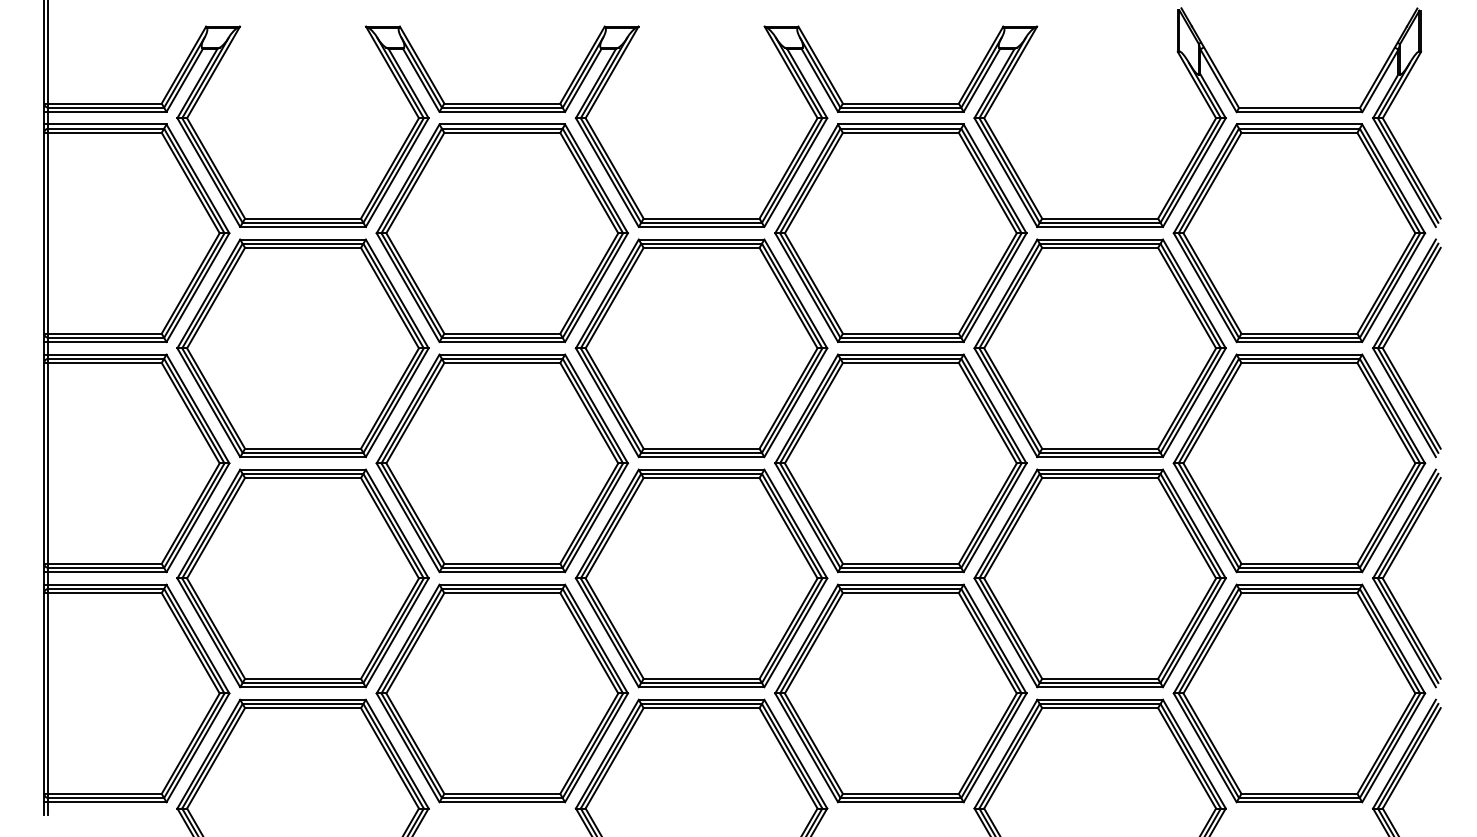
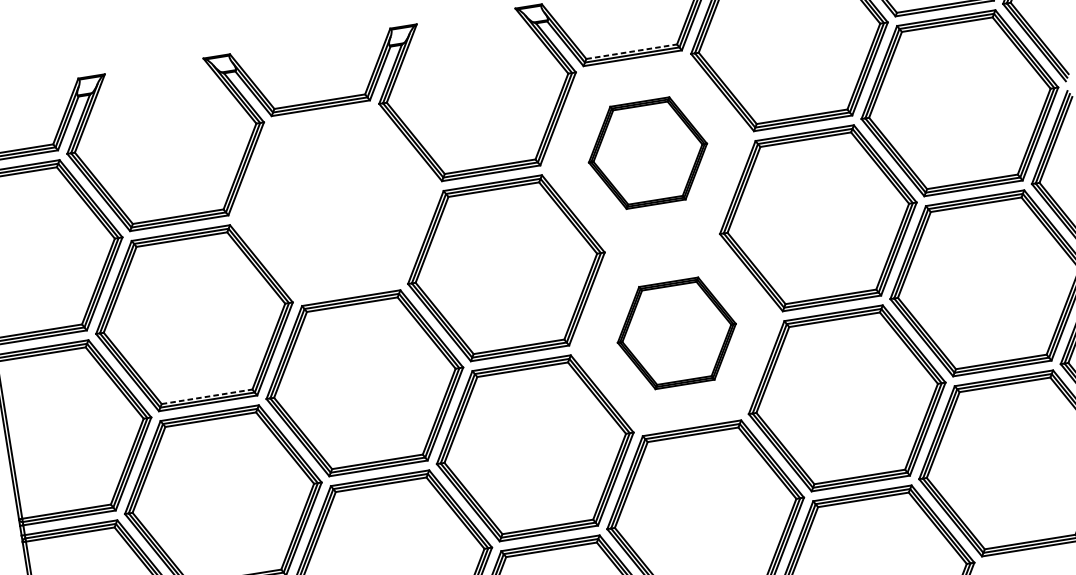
line: (900, 103) -> (631, 51), solid -> dashed
part: (900, 232) -> (647, 152), size x0.6
part: (501, 233) -> (335, 203), removed
line: (303, 448) -> (207, 396), solid -> dashed
part: (900, 463) -> (676, 333), size x0.6

